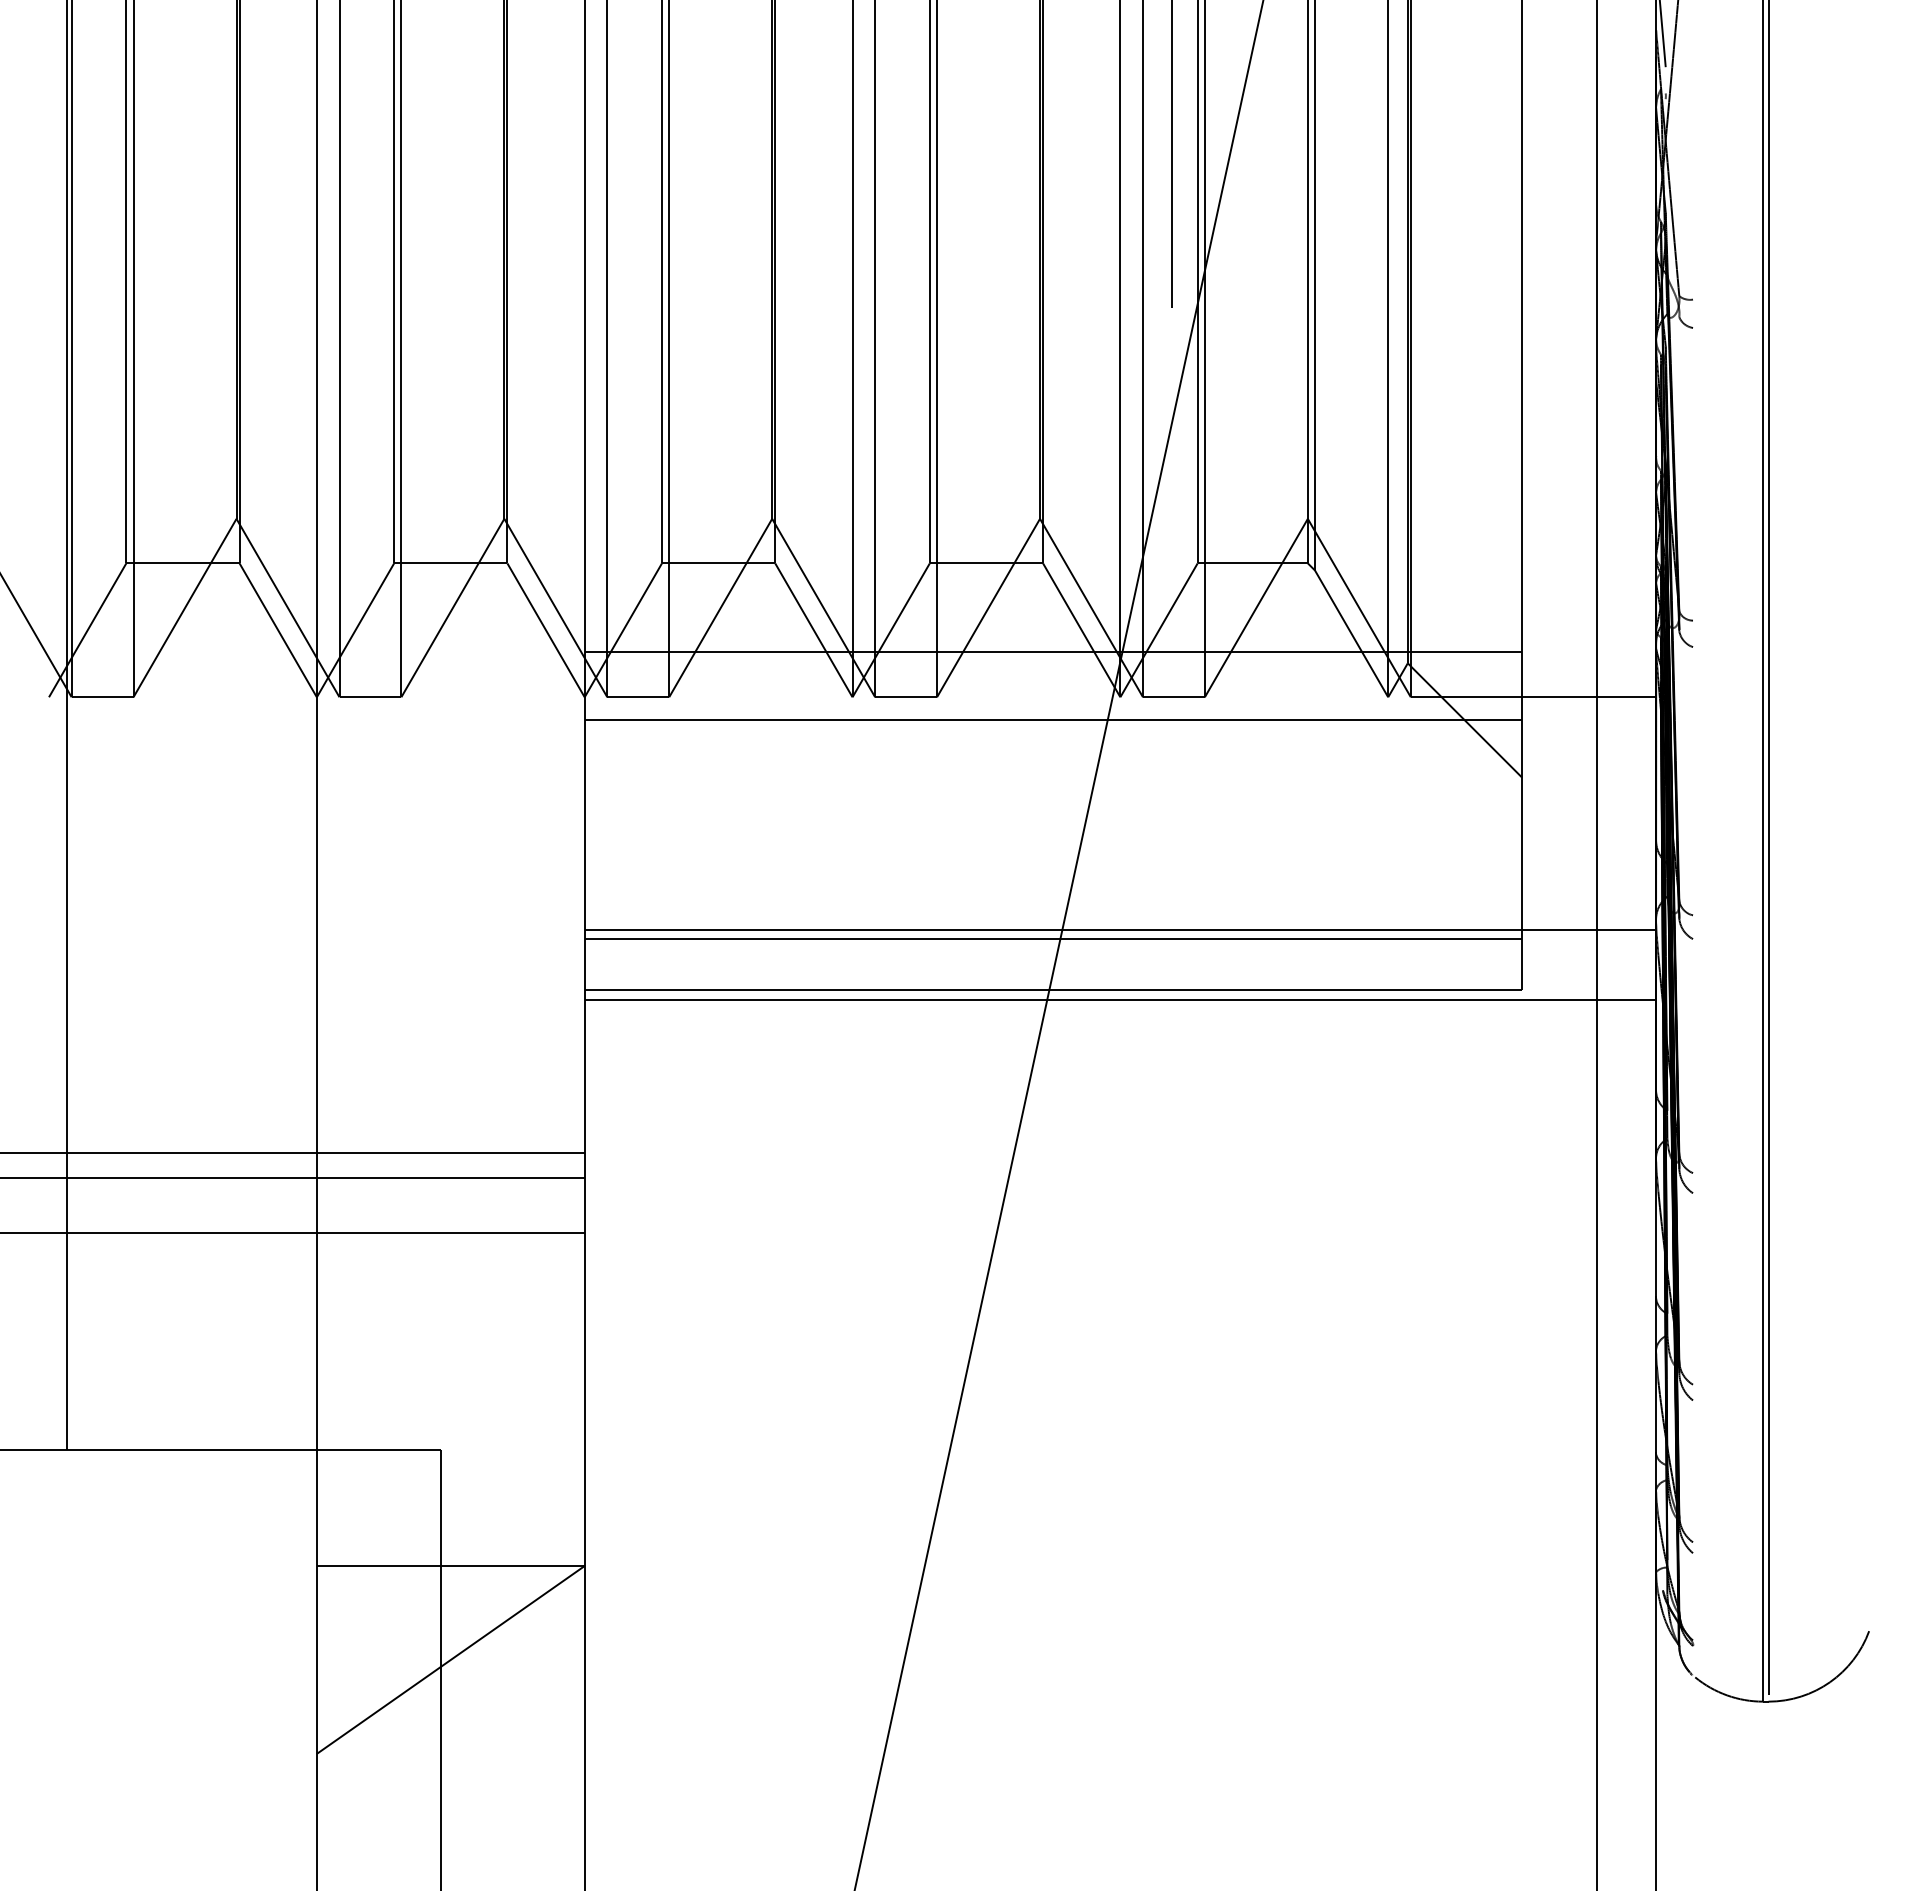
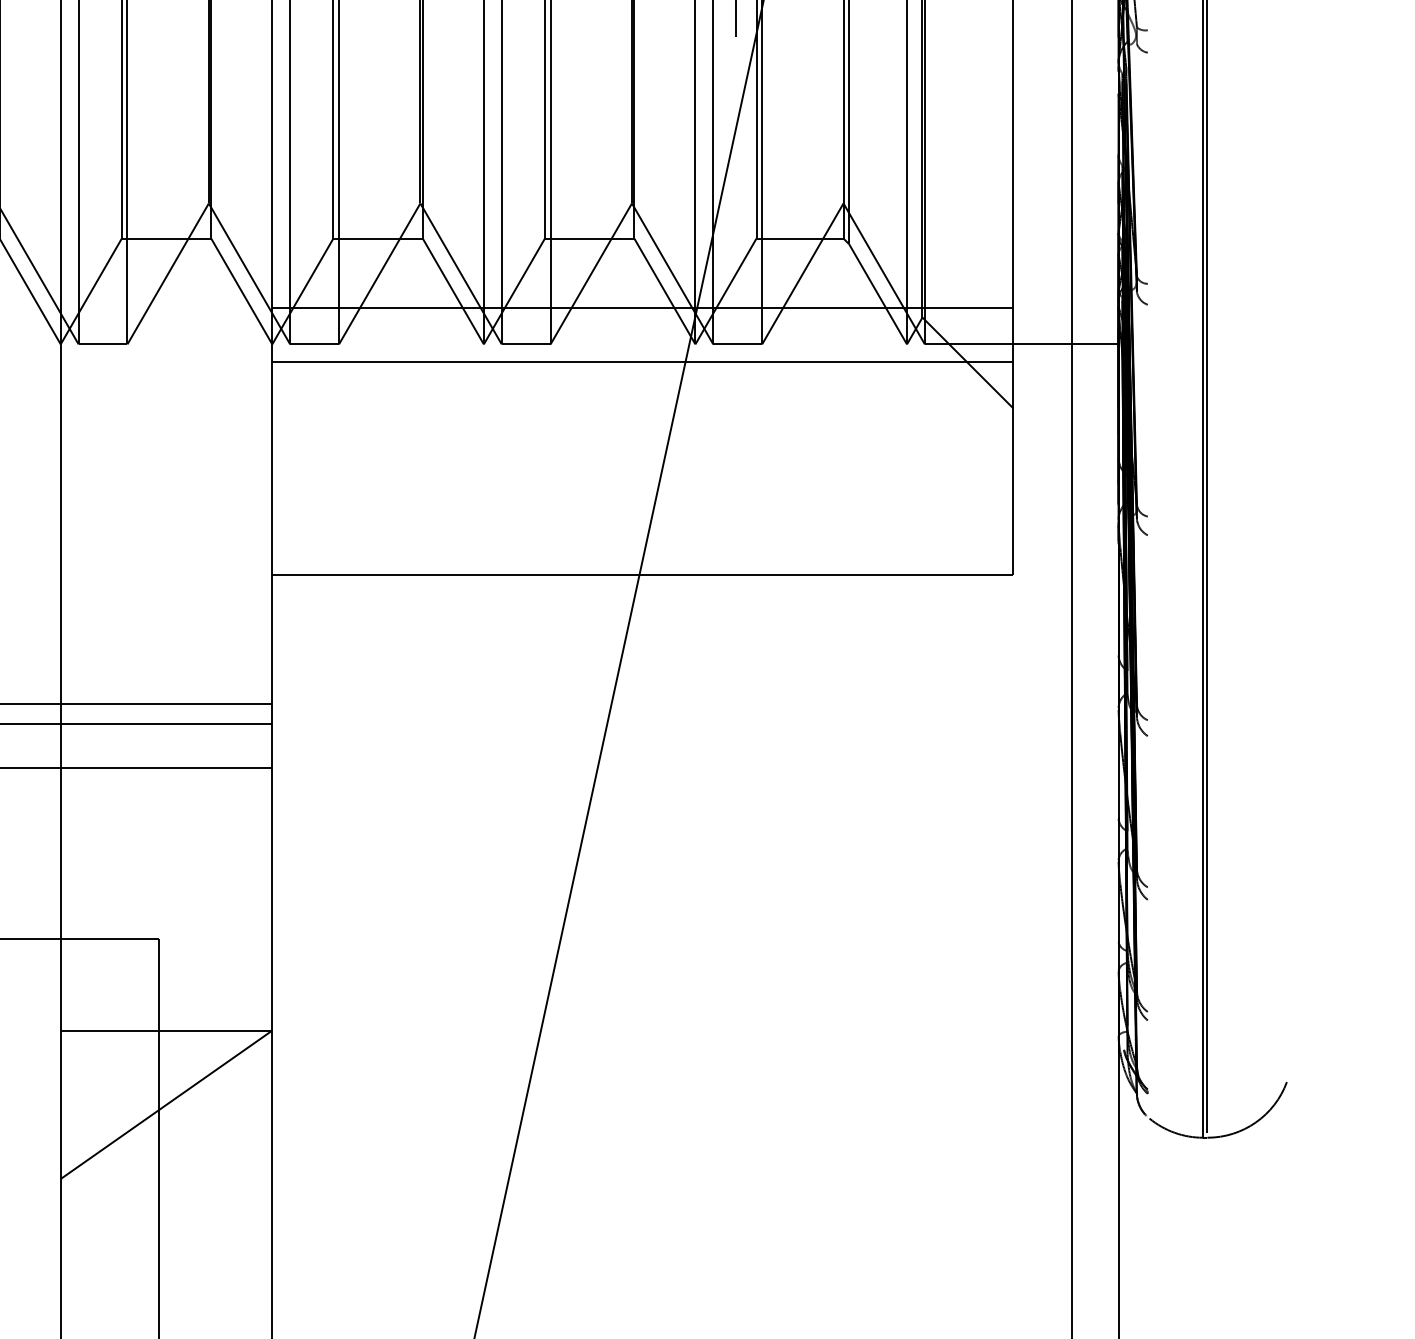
line: (1120, 930) -> (695, 528), removed
line: (1053, 939) -> (642, 535), removed
line: (1120, 999) -> (695, 583), removed

